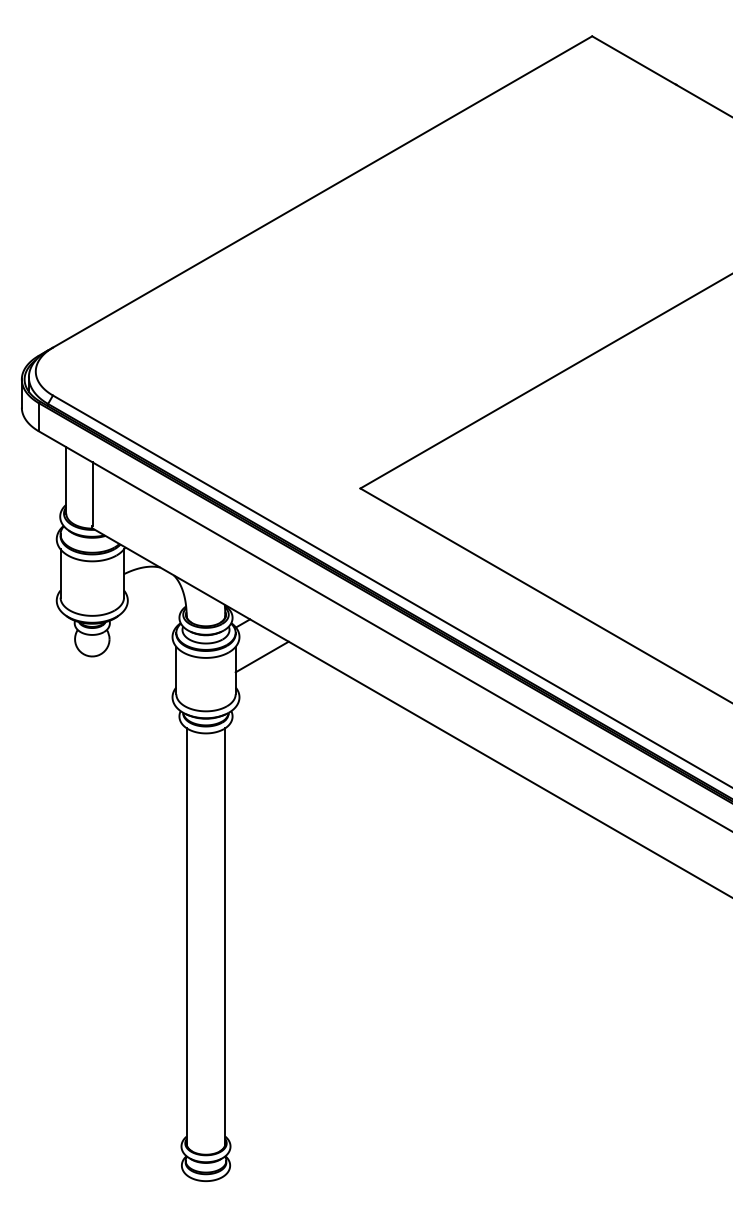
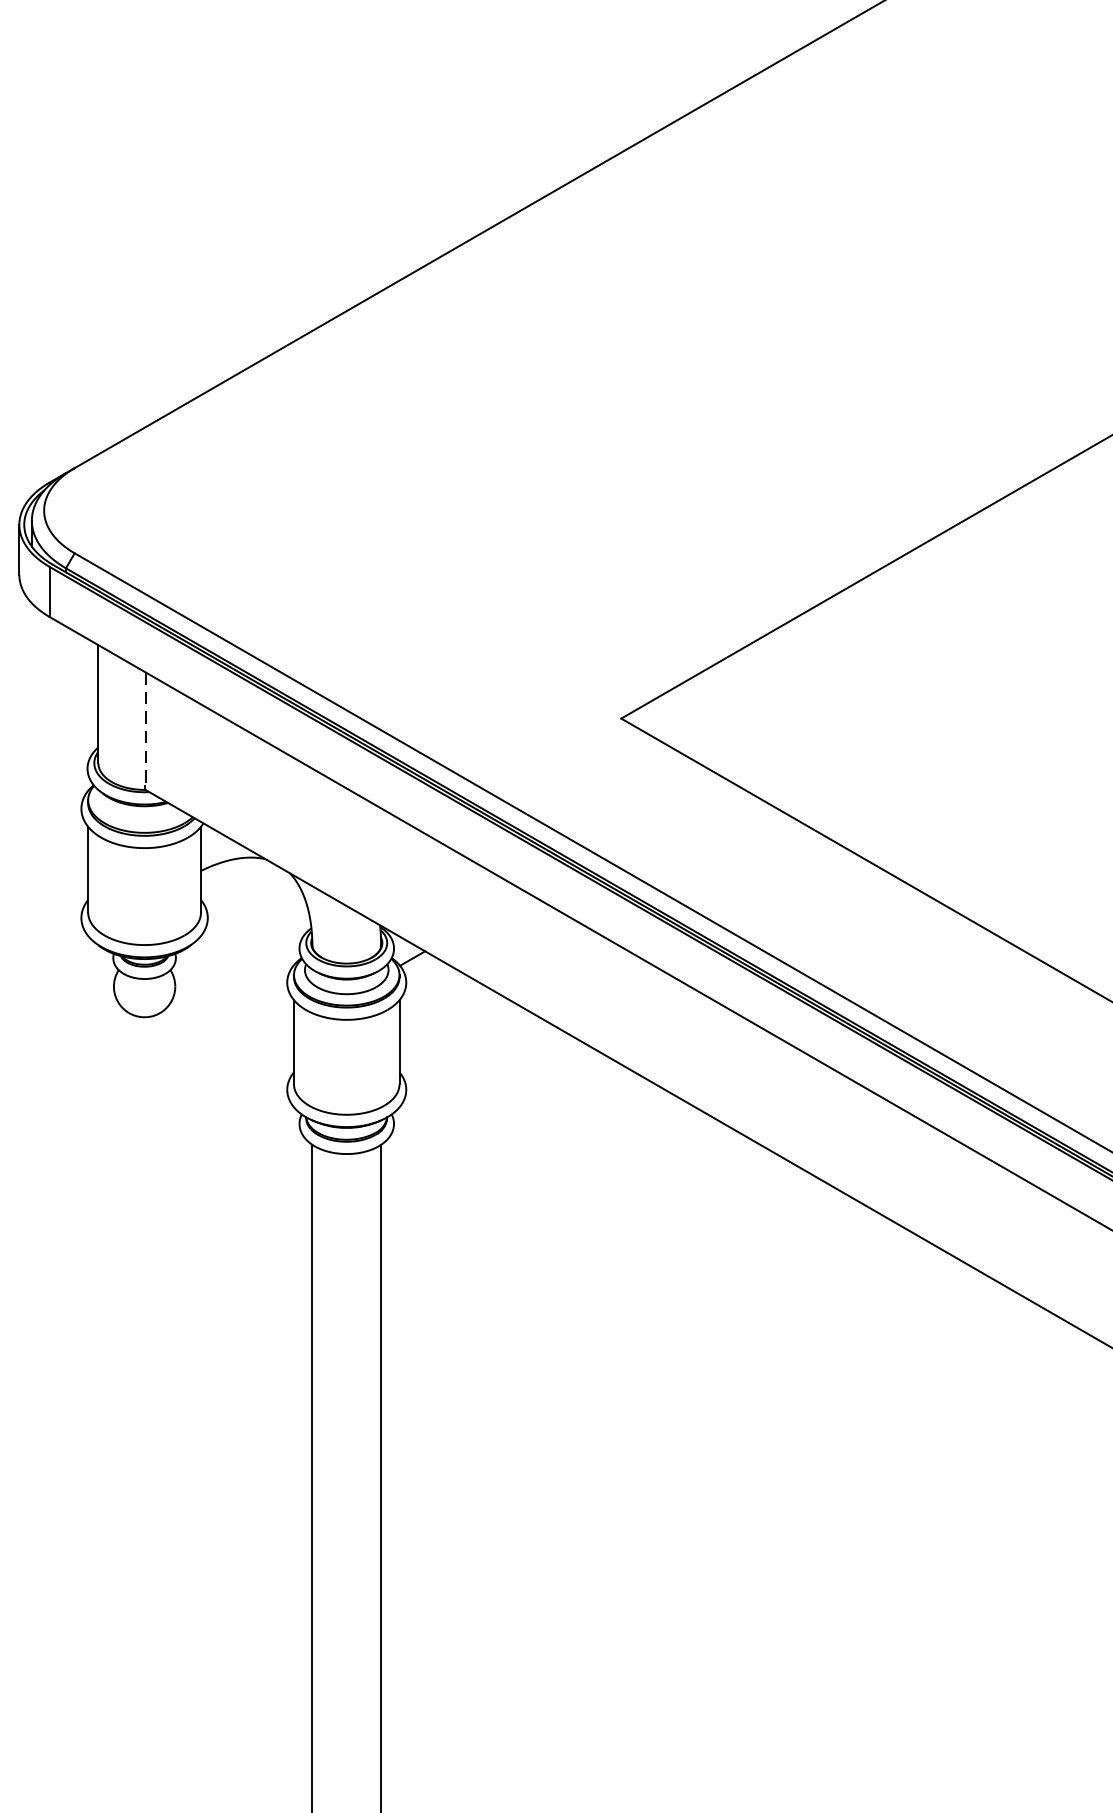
line: (92, 494) -> (144, 729), solid -> dashed
line: (261, 656) -> (445, 1017), removed

